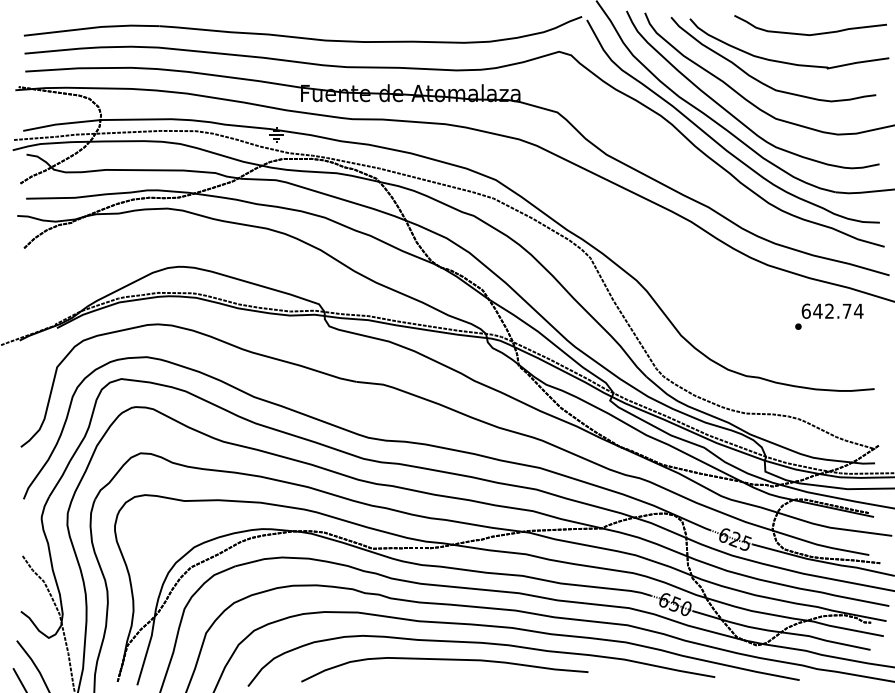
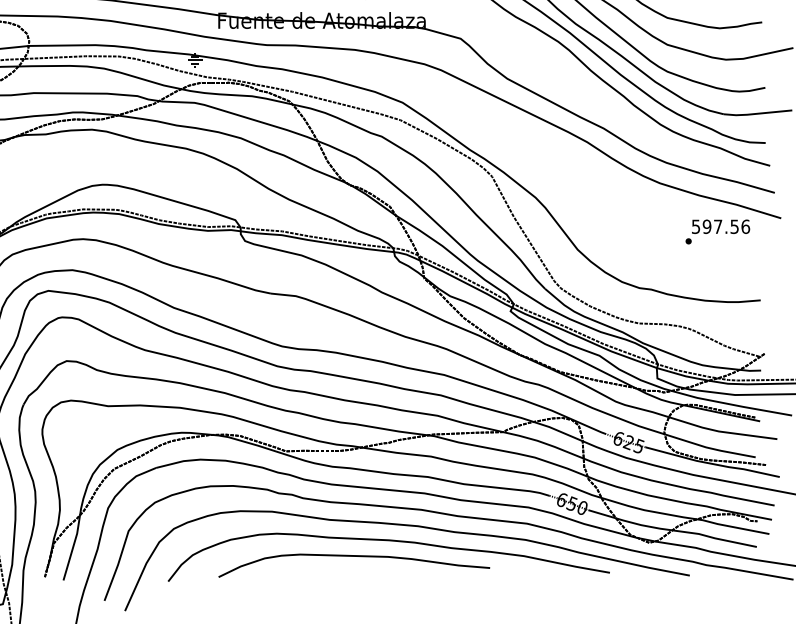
text: (832, 310) -> (720, 226), 642.74 -> 597.56

